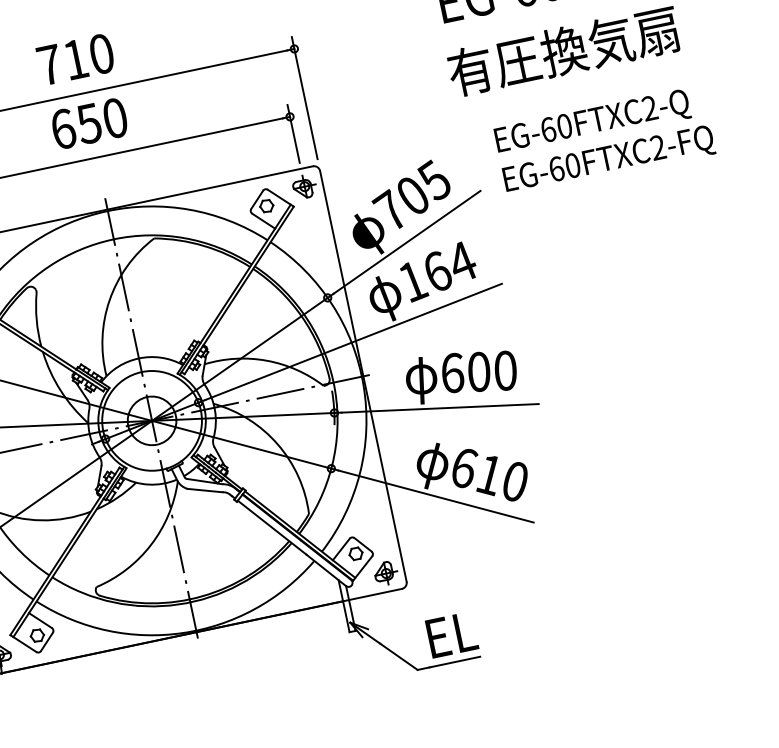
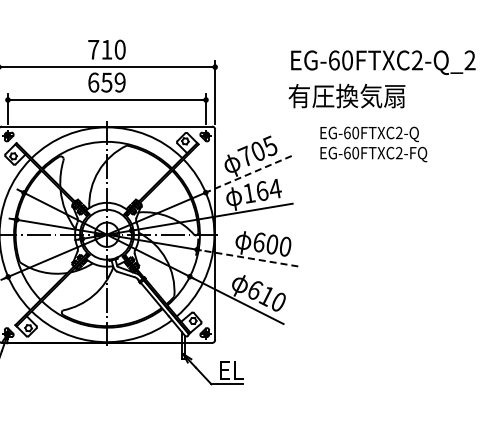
text: (113, 118) -> (119, 82), 650 -> 659
text: (604, 141) -> (373, 144), moved
line: (407, 242) -> (250, 173), solid -> dashed
line: (440, 408) -> (249, 258), solid -> dashed

